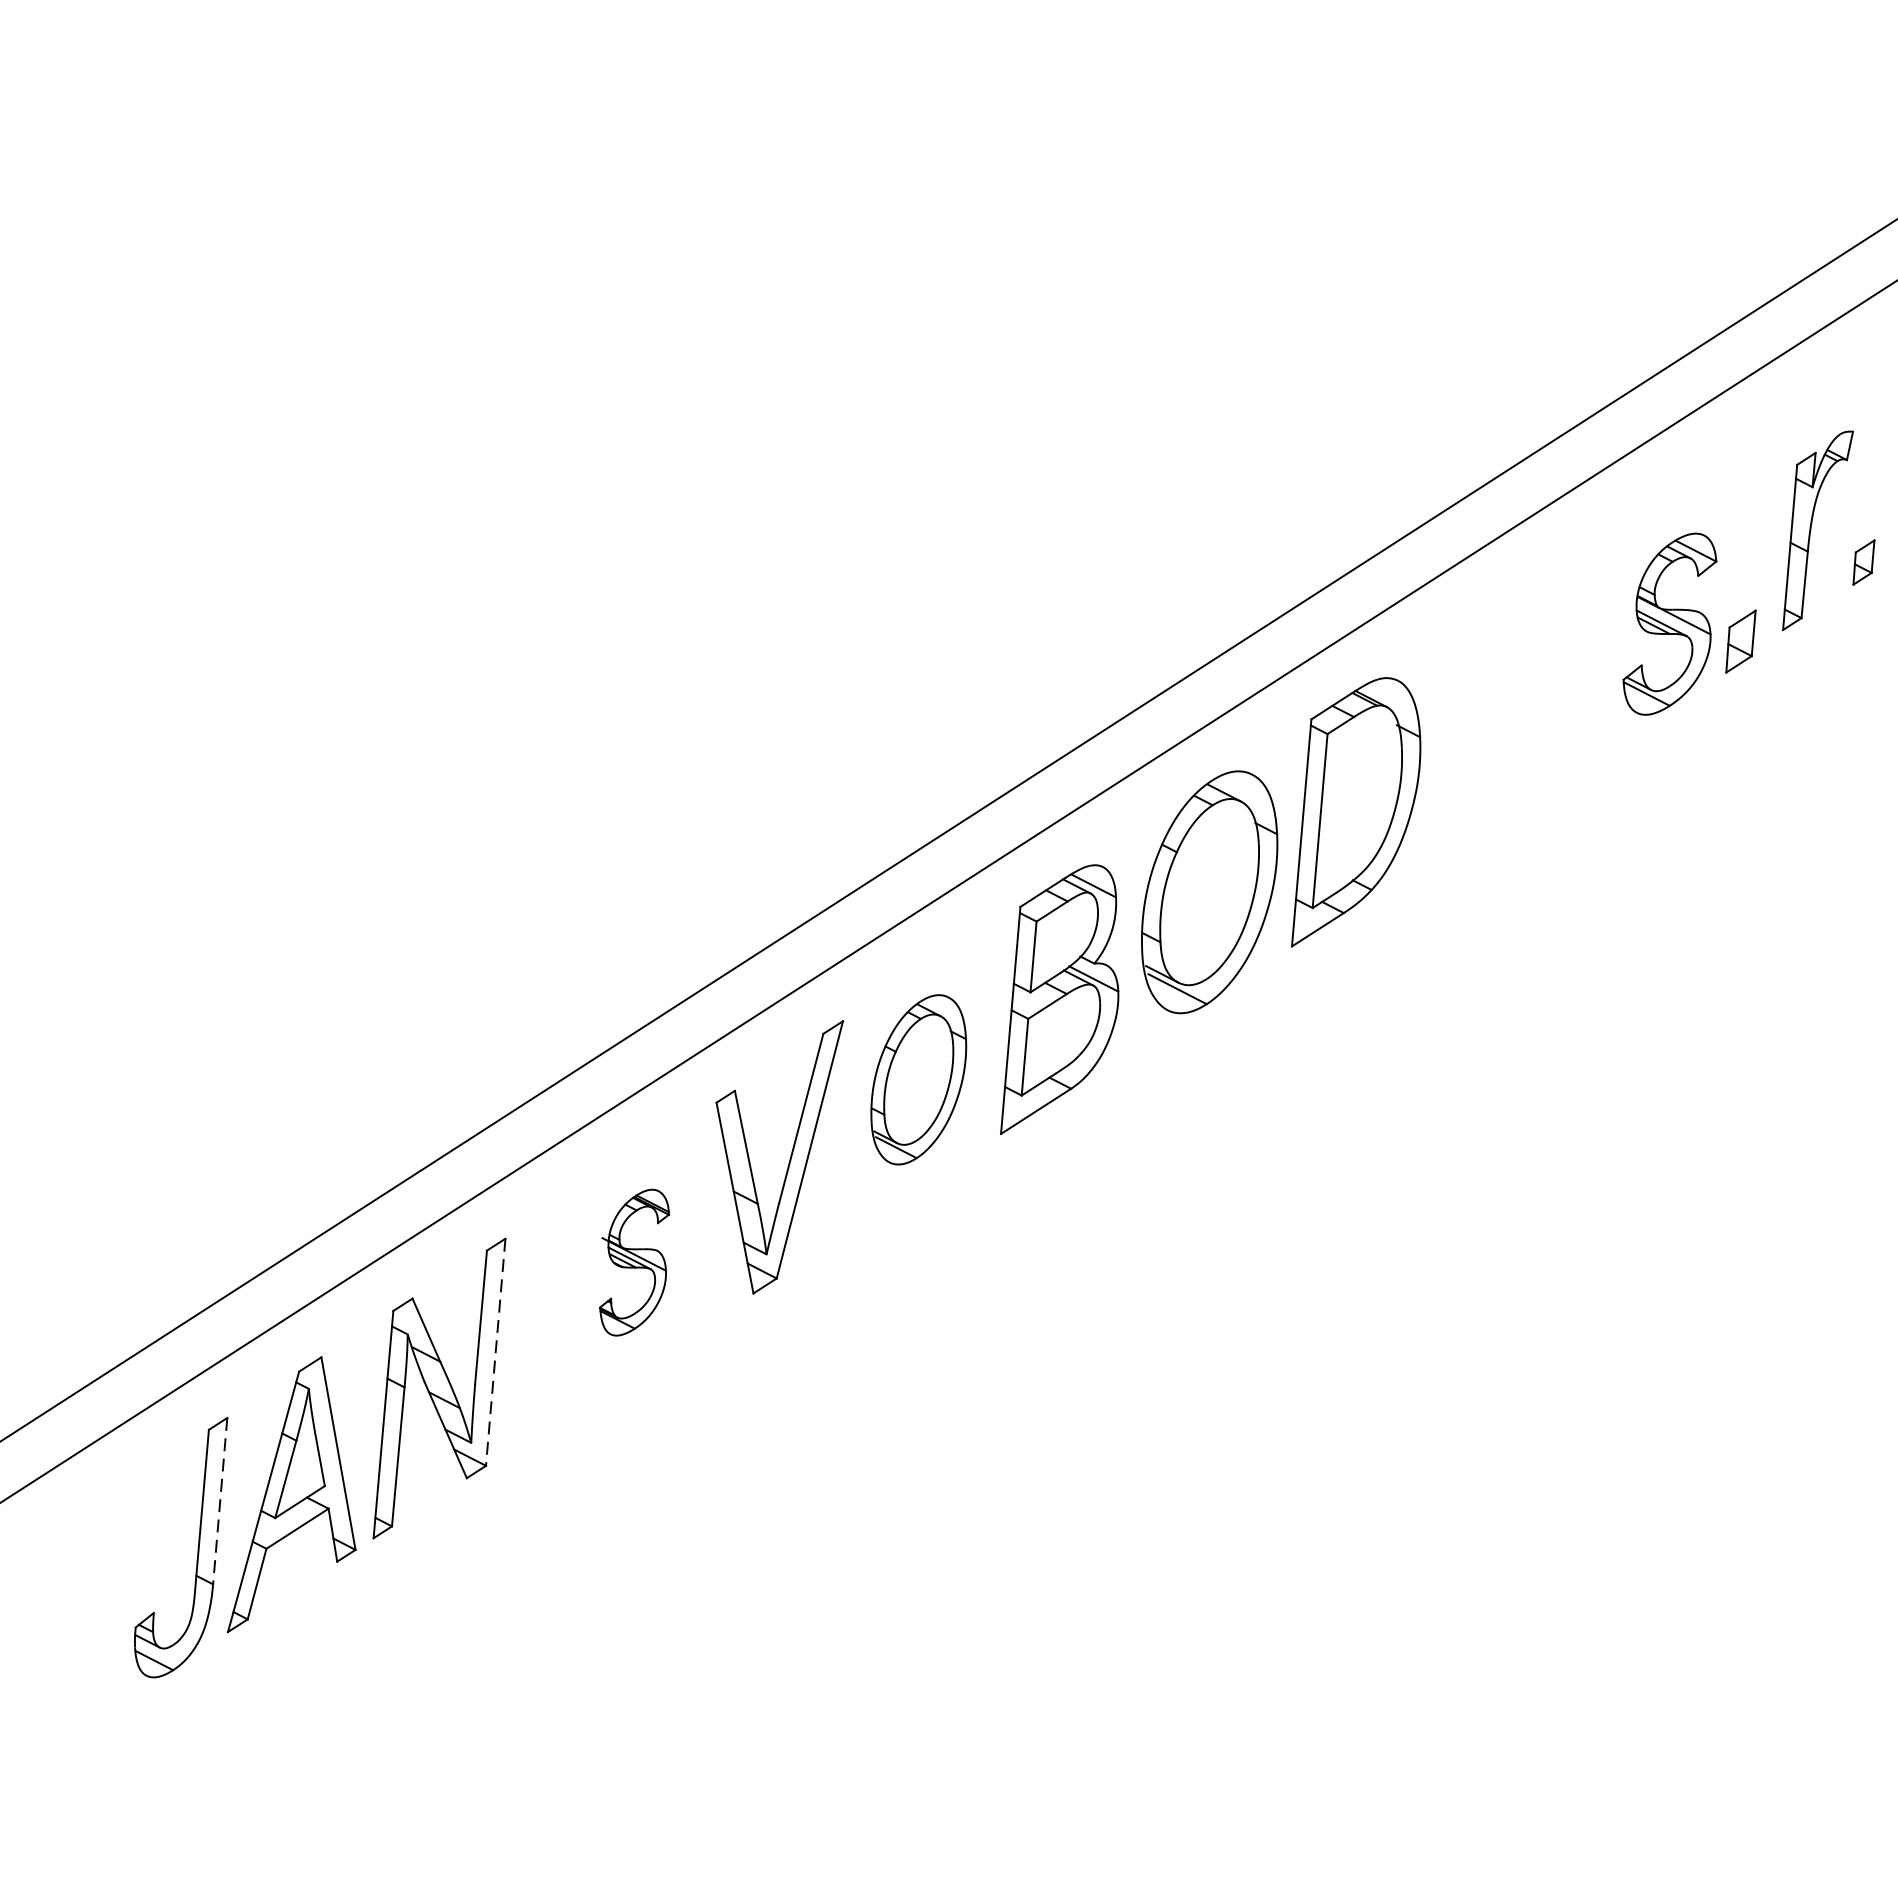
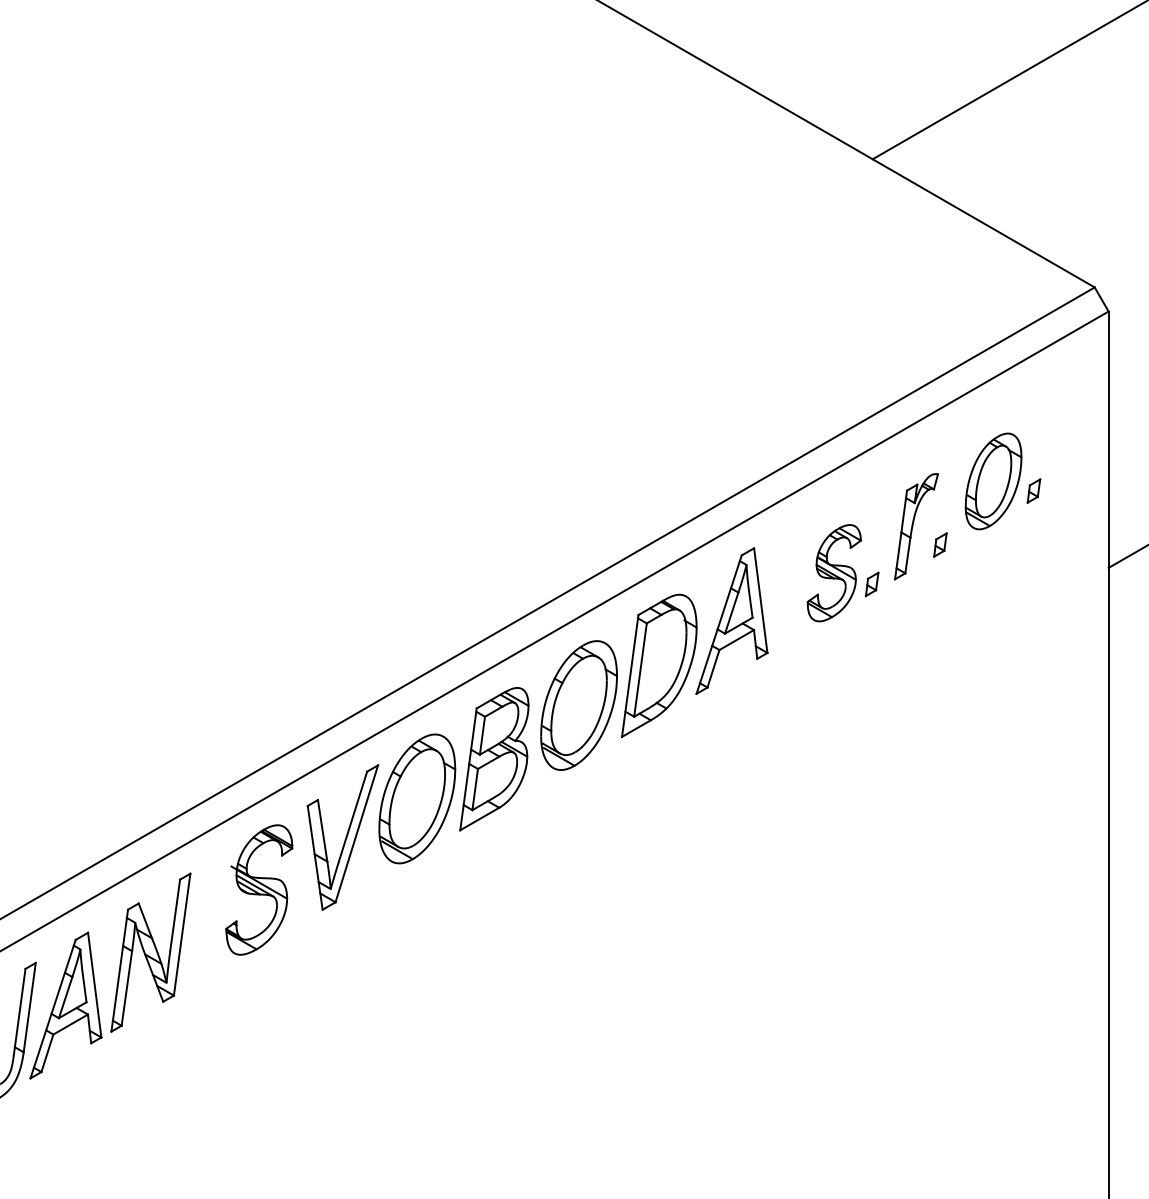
part: (1741, 641) -> (872, 584), size x0.71
part: (1484, 721) -> (731, 620), added
part: (918, 1078) -> (417, 798), size x1.43
part: (634, 1261) -> (259, 889), size x1.67
line: (496, 1353) -> (182, 935), dashed -> solid
line: (219, 1502) -> (29, 1008), dashed -> solid

